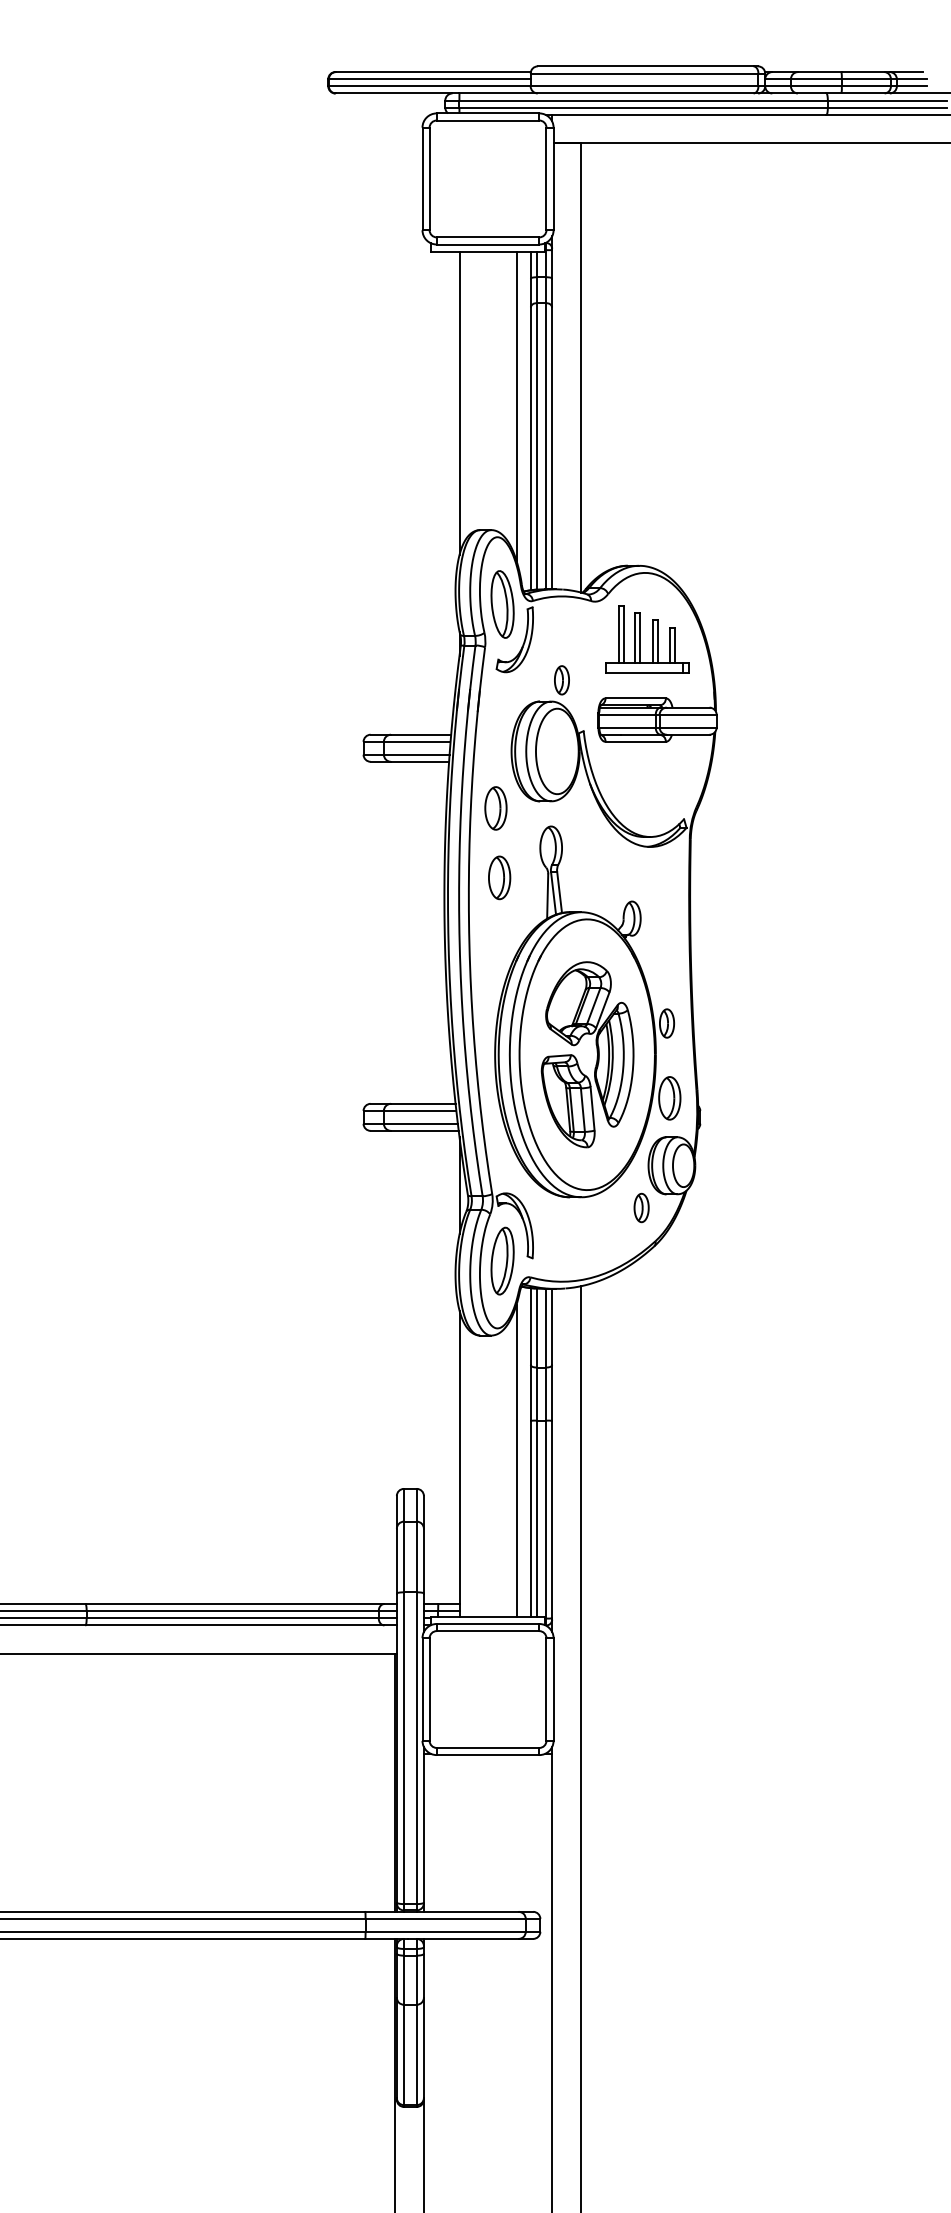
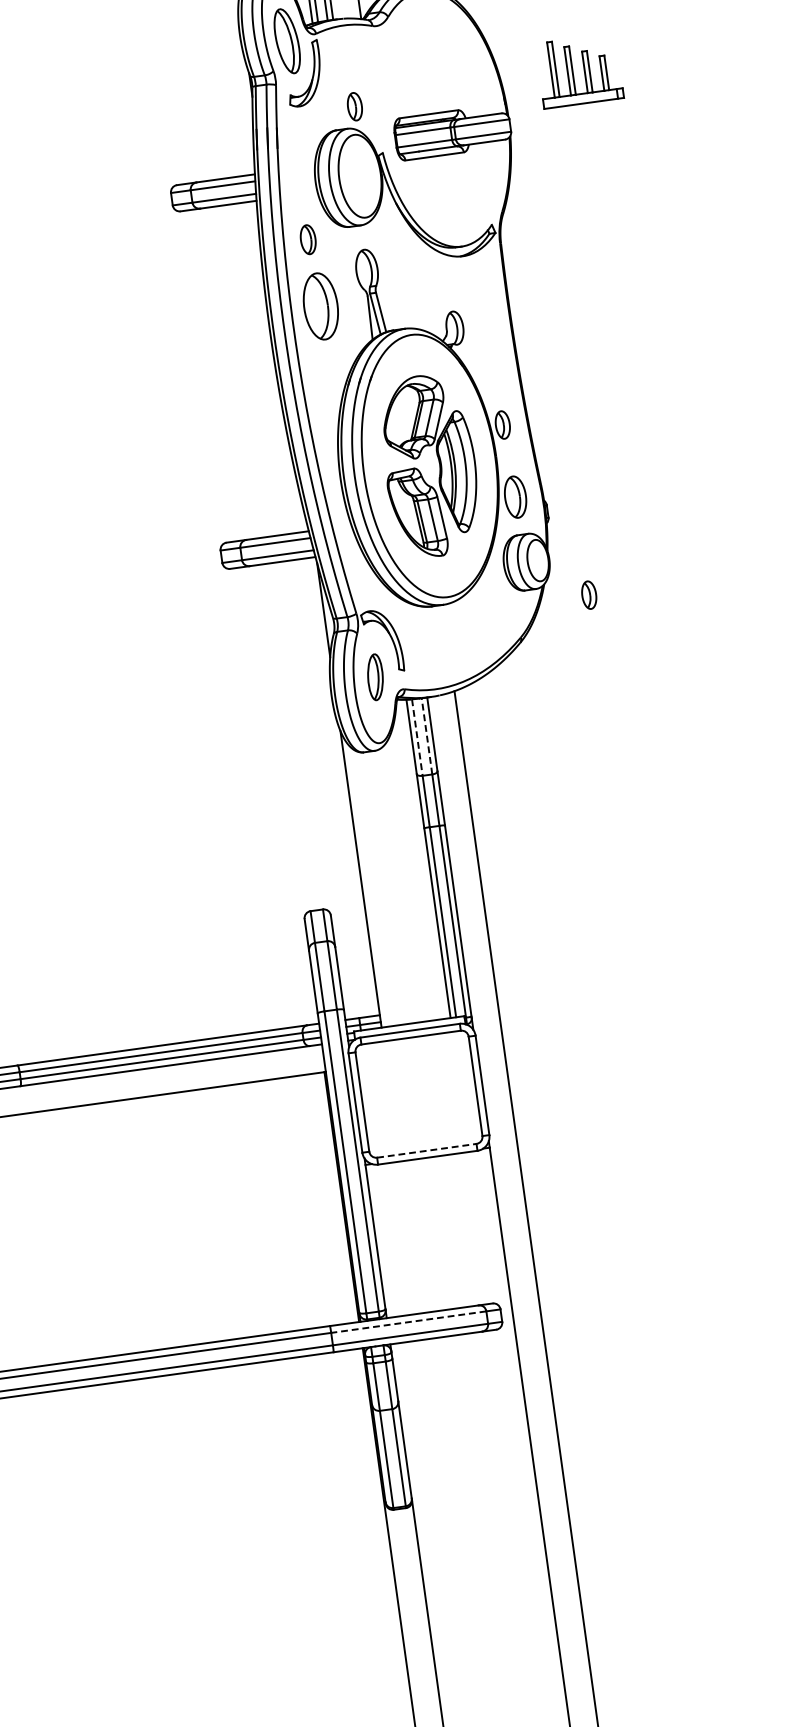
part: (647, 639) -> (579, 70), moved
part: (495, 808) -> (307, 239), size x0.7
part: (499, 877) -> (320, 306), size x1.6
part: (641, 1207) -> (589, 594), moved
part: (502, 1260) -> (375, 676), size x0.7
line: (546, 1327) -> (426, 735), solid -> dashed
line: (536, 1328) -> (417, 738), solid -> dashed
line: (516, 1460) -> (415, 868), removed
line: (488, 1747) -> (427, 1150), solid -> dashed
line: (445, 1918) -> (408, 1321), solid -> dashed

